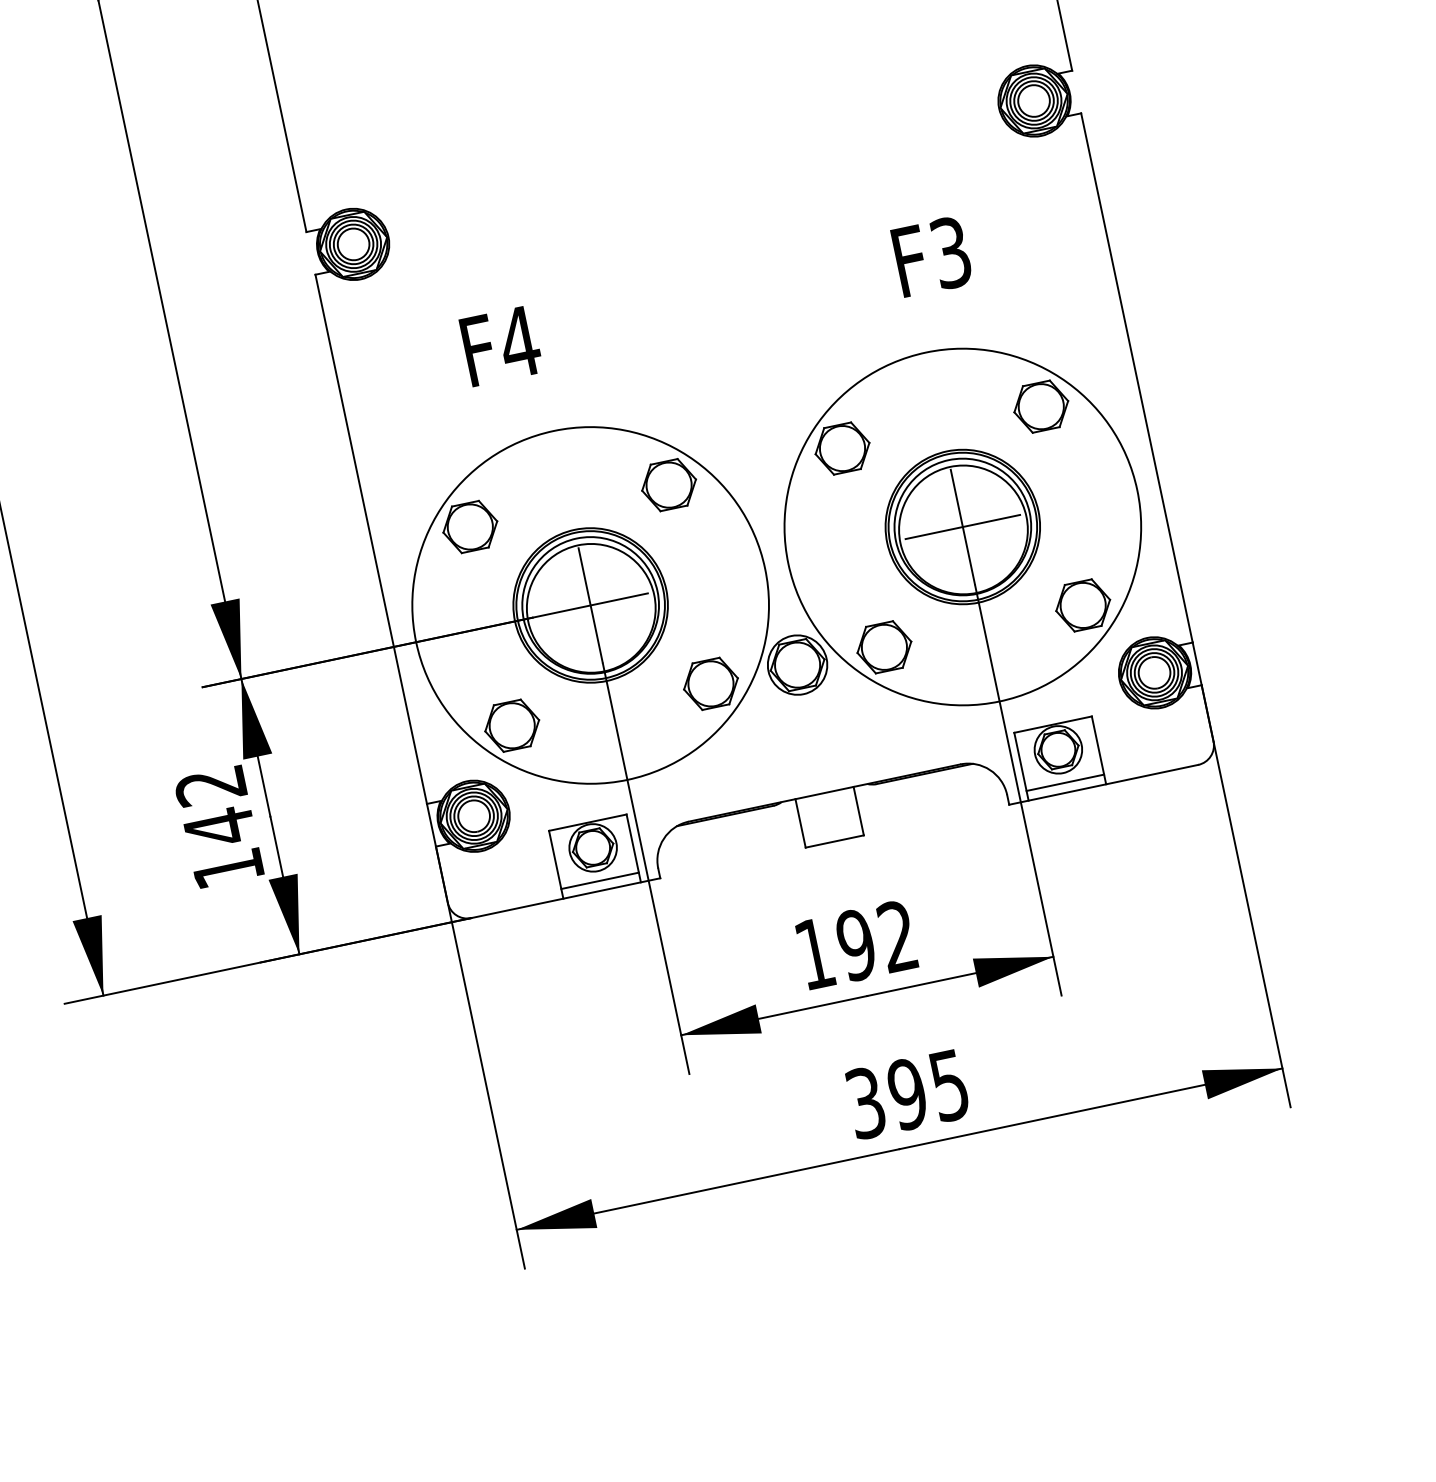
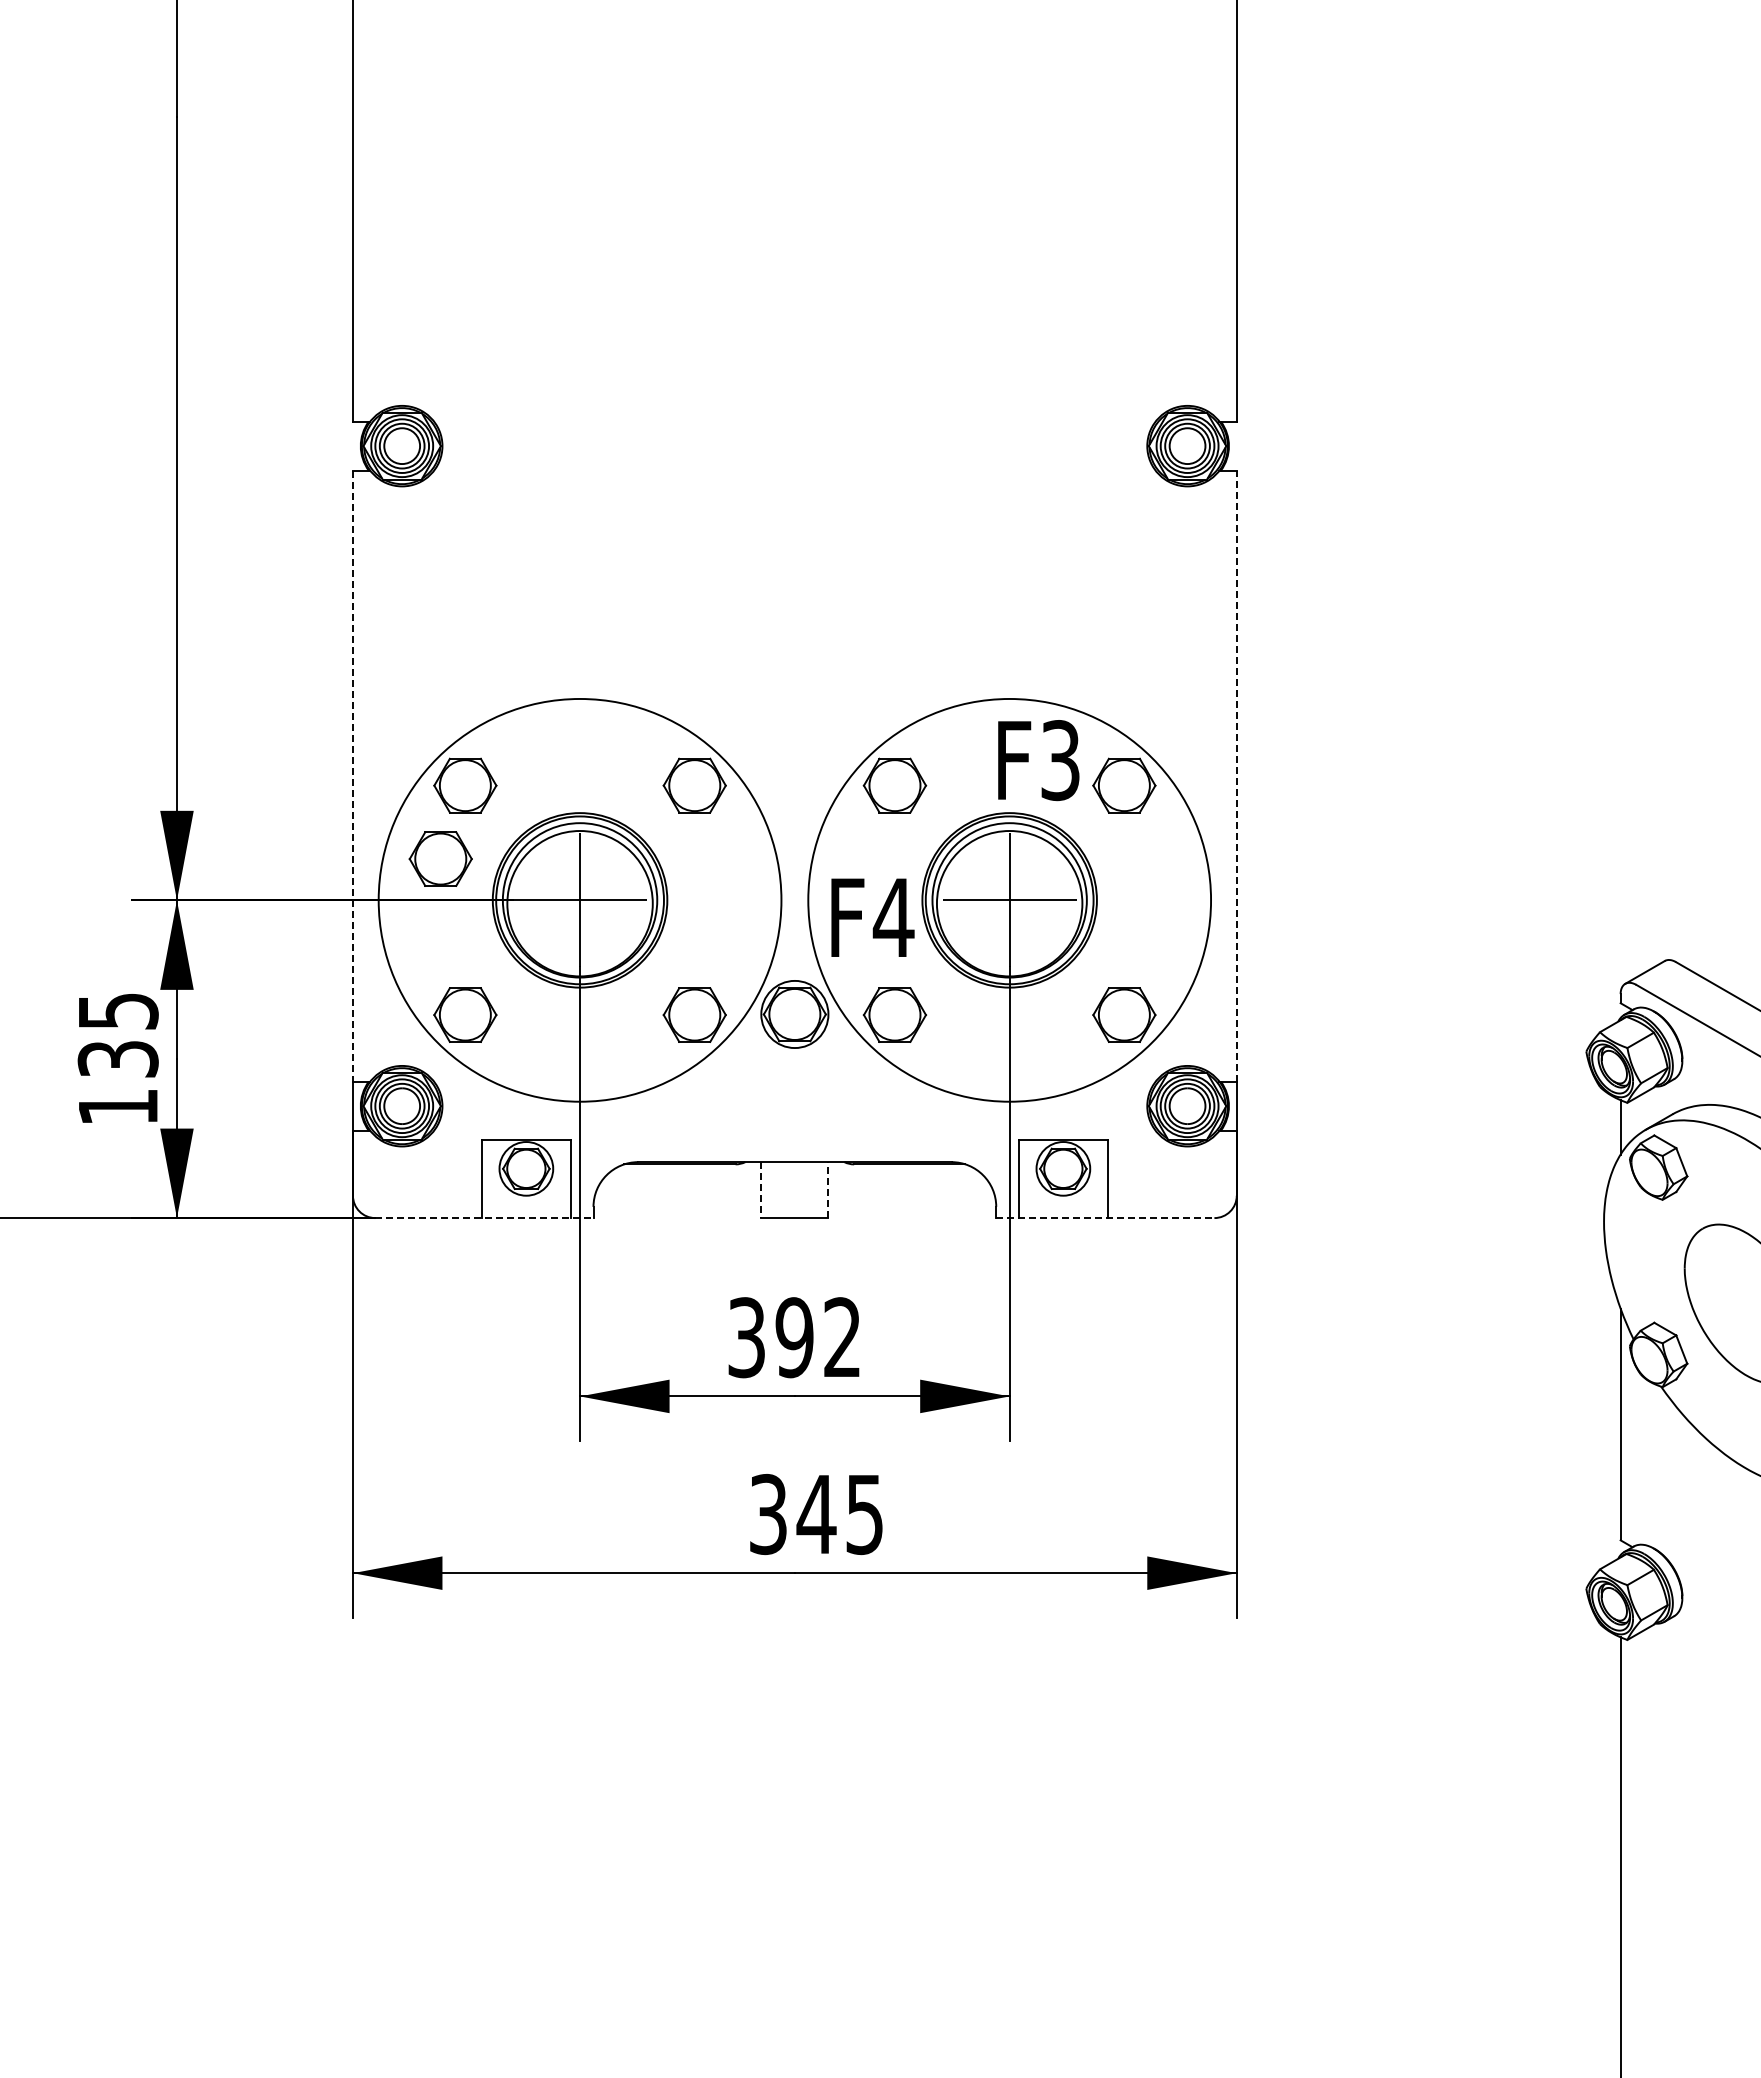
text: (931, 256) -> (1038, 760), moved
text: (501, 345) -> (872, 917), moved
line: (1136, 377) -> (1236, 775), solid -> dashed
line: (370, 539) -> (352, 776), solid -> dashed
part: (462, 594) -> (440, 858), added
line: (1065, 782) -> (1063, 1206), removed
line: (1103, 785) -> (1105, 1218), solid -> dashed
text: (214, 807) -> (117, 1036), 142 -> 135
line: (858, 811) -> (828, 1190), solid -> dashed
line: (800, 823) -> (761, 1190), solid -> dashed
line: (600, 880) -> (526, 1206), removed
line: (565, 898) -> (484, 1218), solid -> dashed
text: (814, 953) -> (746, 1337), 192 -> 392
text: (907, 1094) -> (816, 1514), 395 -> 345

